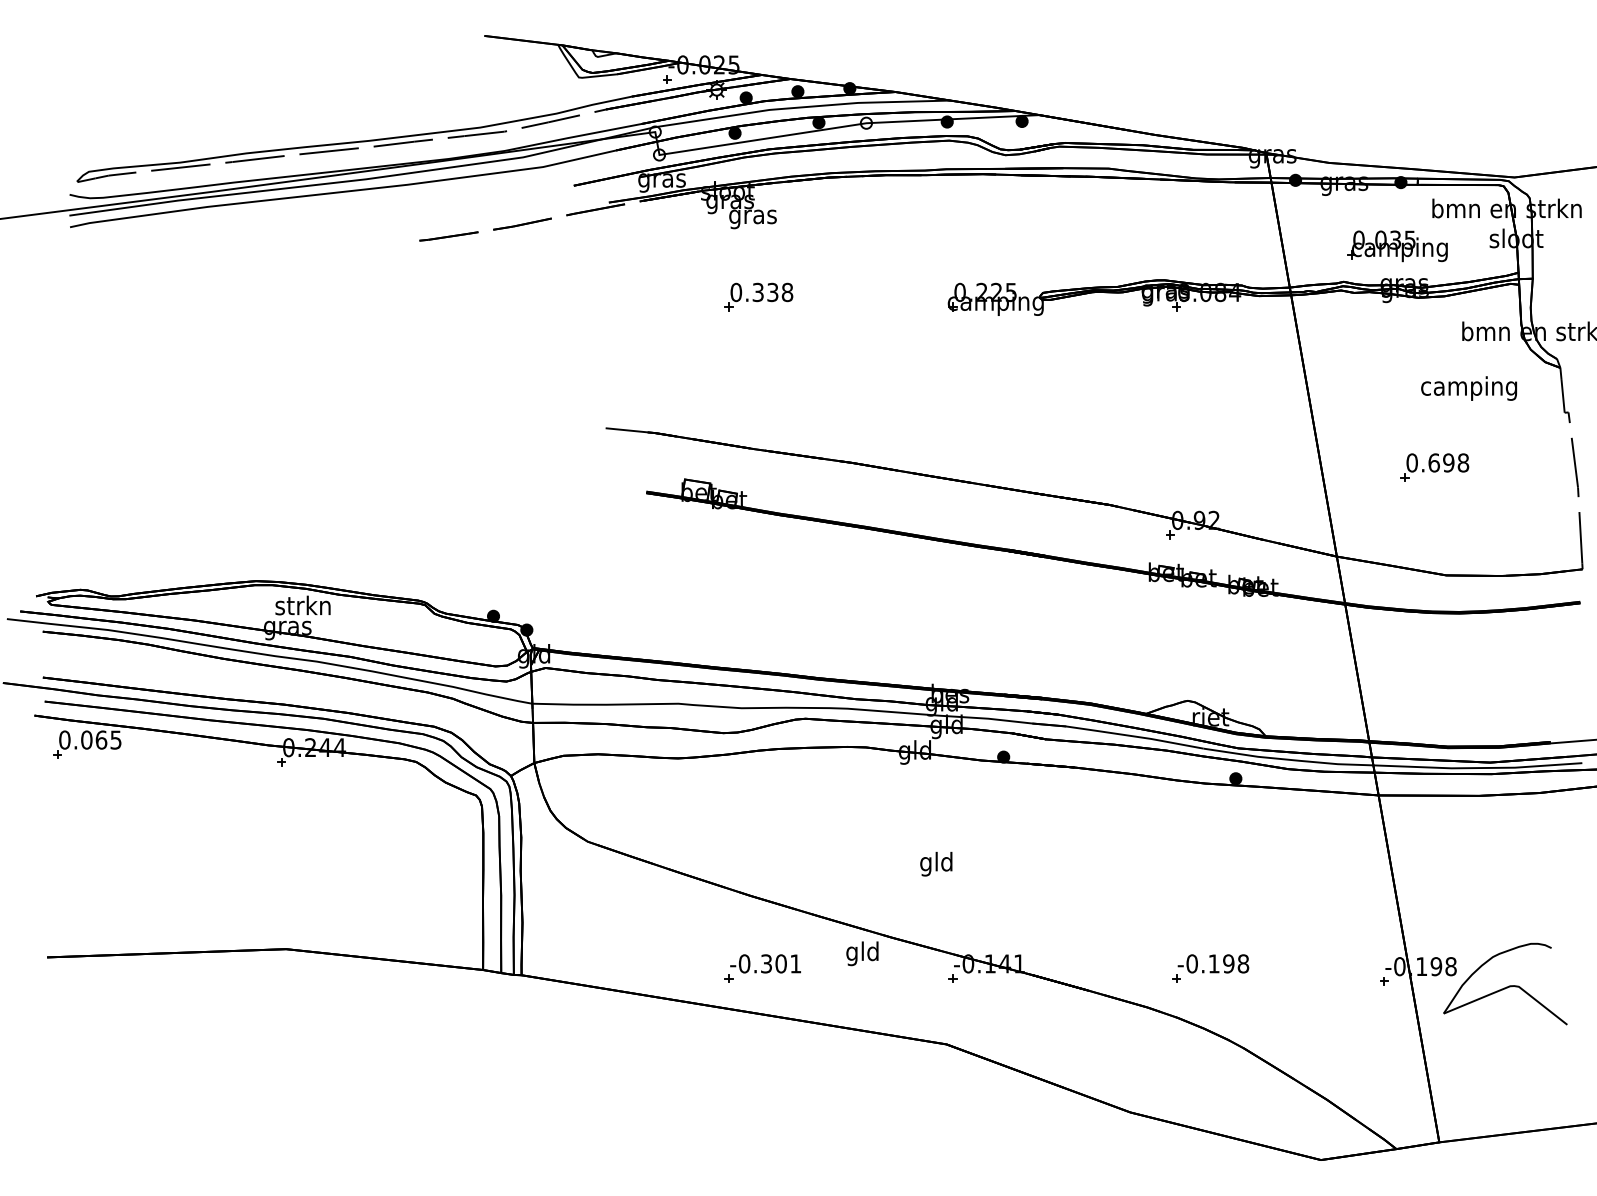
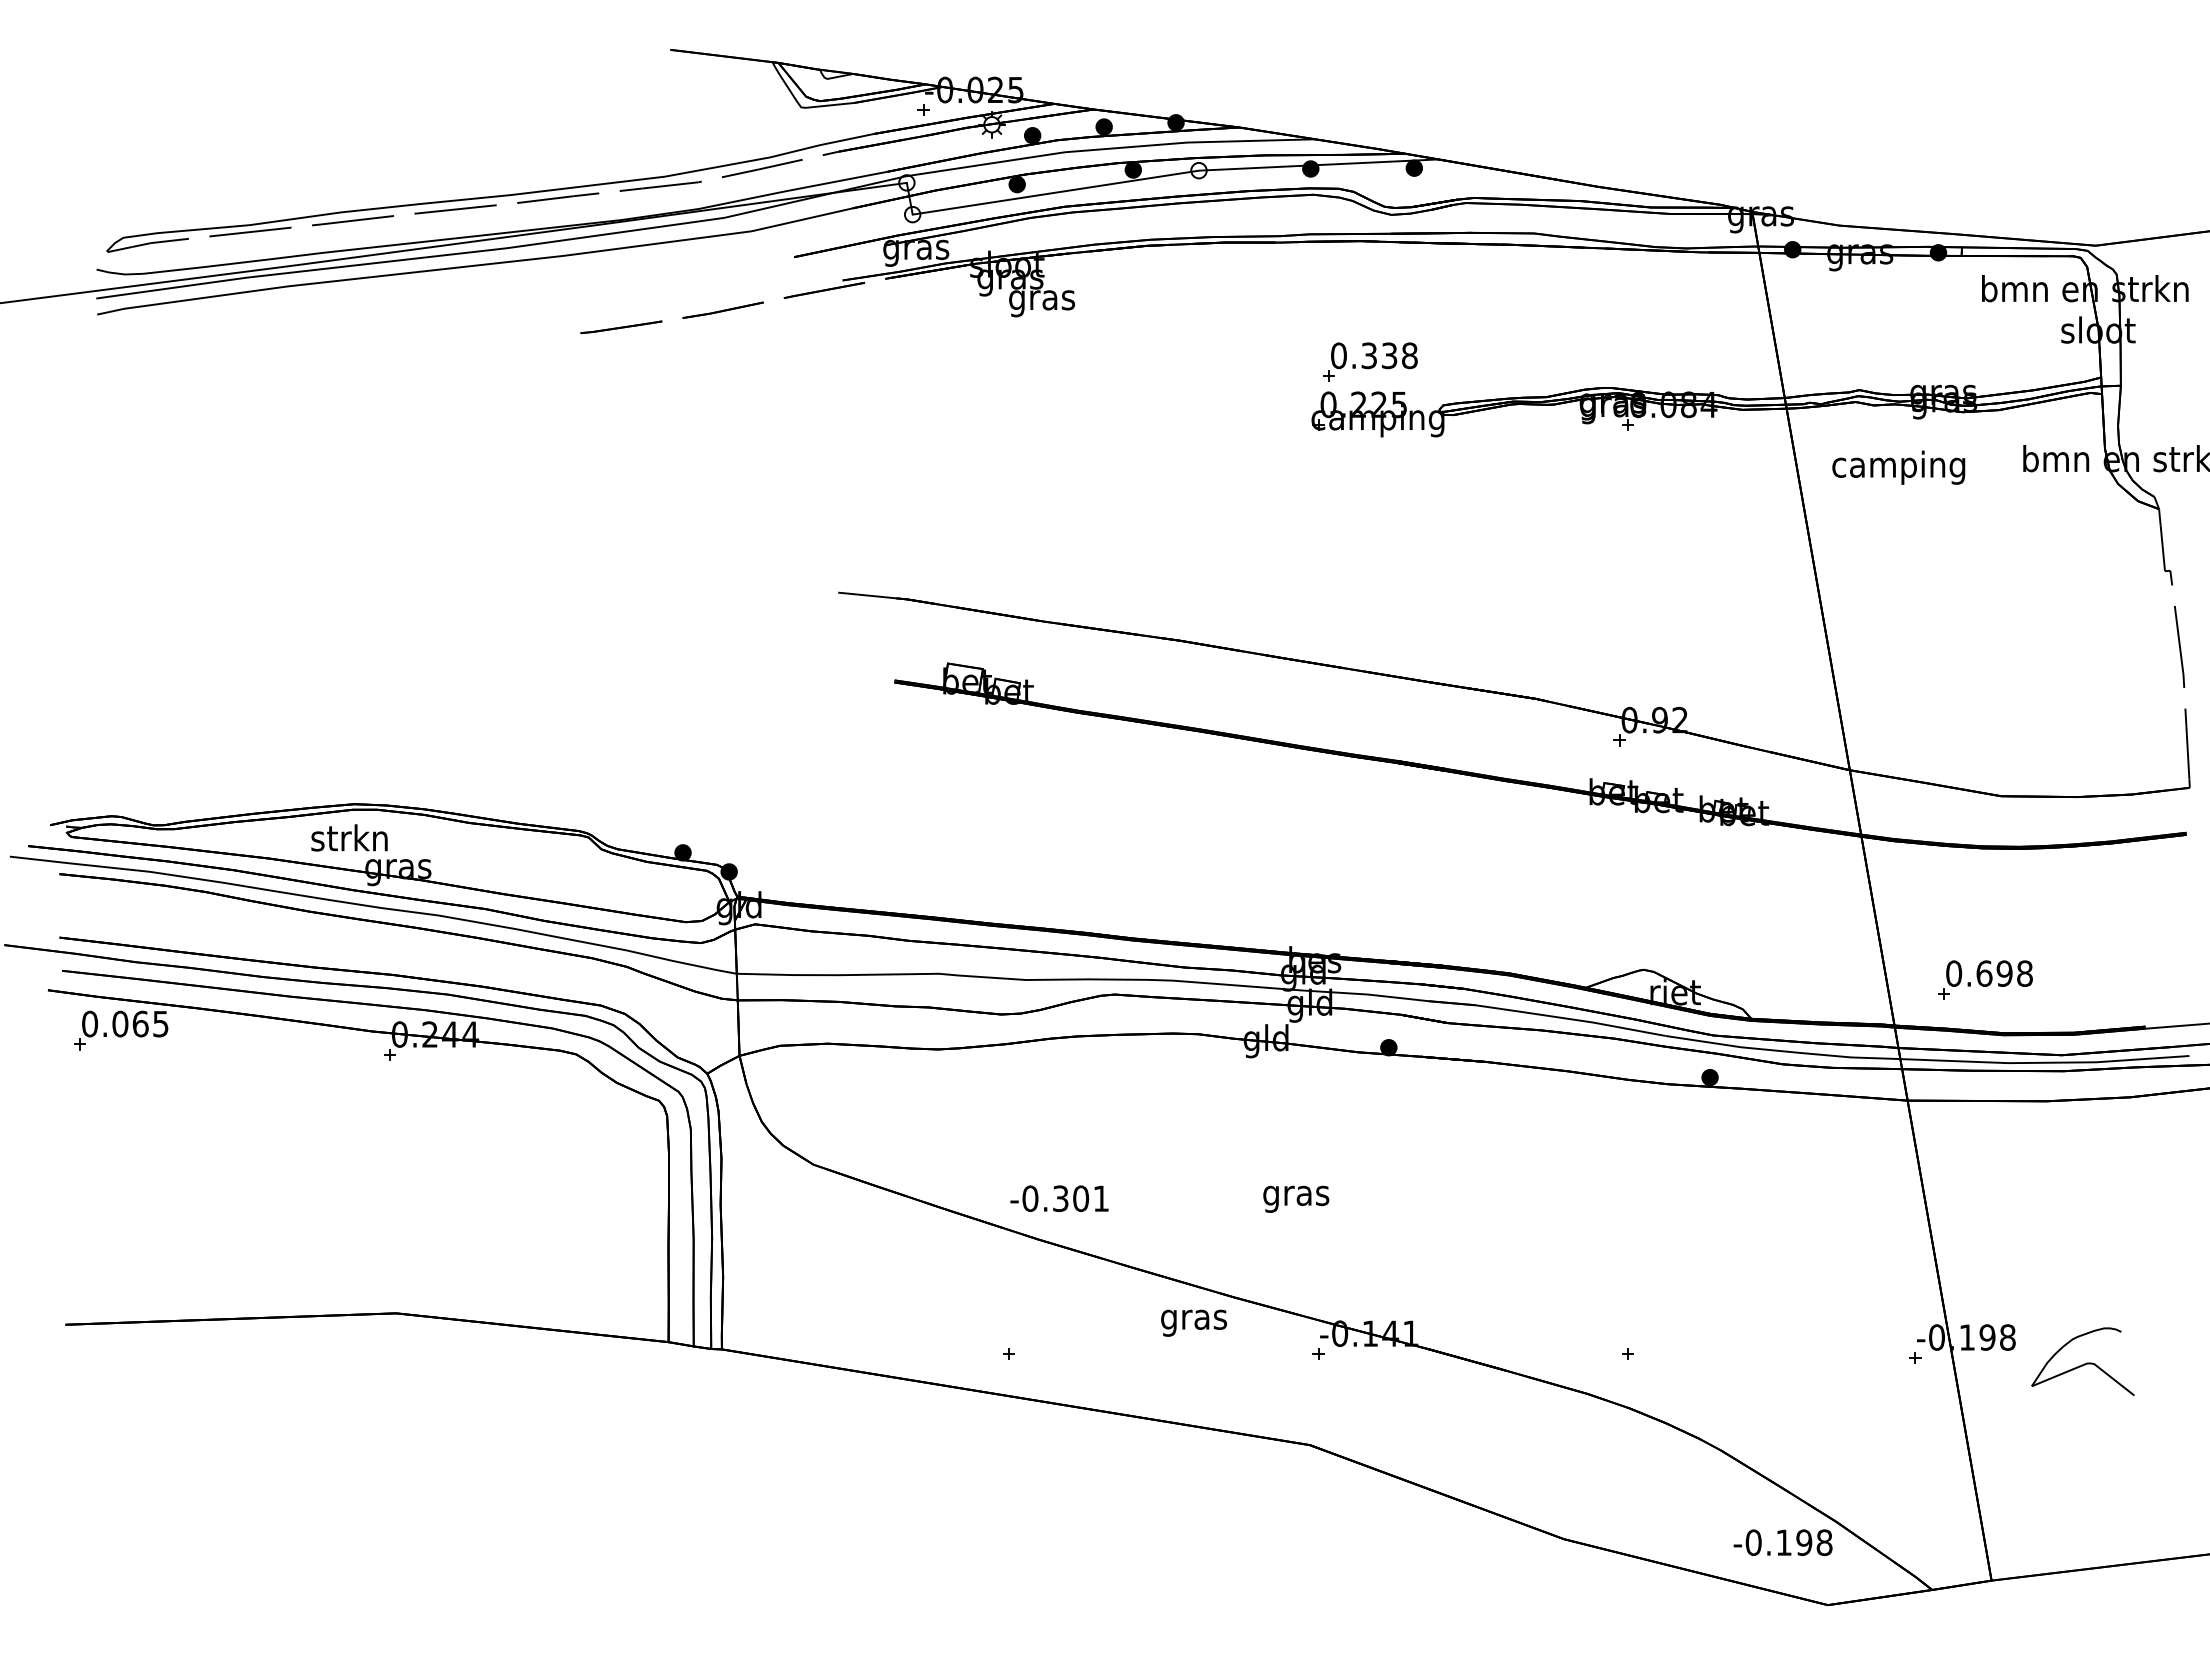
part: (1397, 245) -> (1933, 340), removed
part: (759, 296) -> (1370, 361), moved
text: (1468, 388) -> (1898, 467), moved
part: (1434, 467) -> (1985, 979), moved
text: (303, 605) -> (349, 837), moved
text: (936, 863) -> (1296, 1195), gld -> gras
text: (863, 953) -> (1194, 1319), gld -> gras
text: (765, 963) -> (1059, 1198), moved
text: (1213, 963) -> (1782, 1542), moved
part: (1505, 983) -> (2082, 1361), size x0.6

